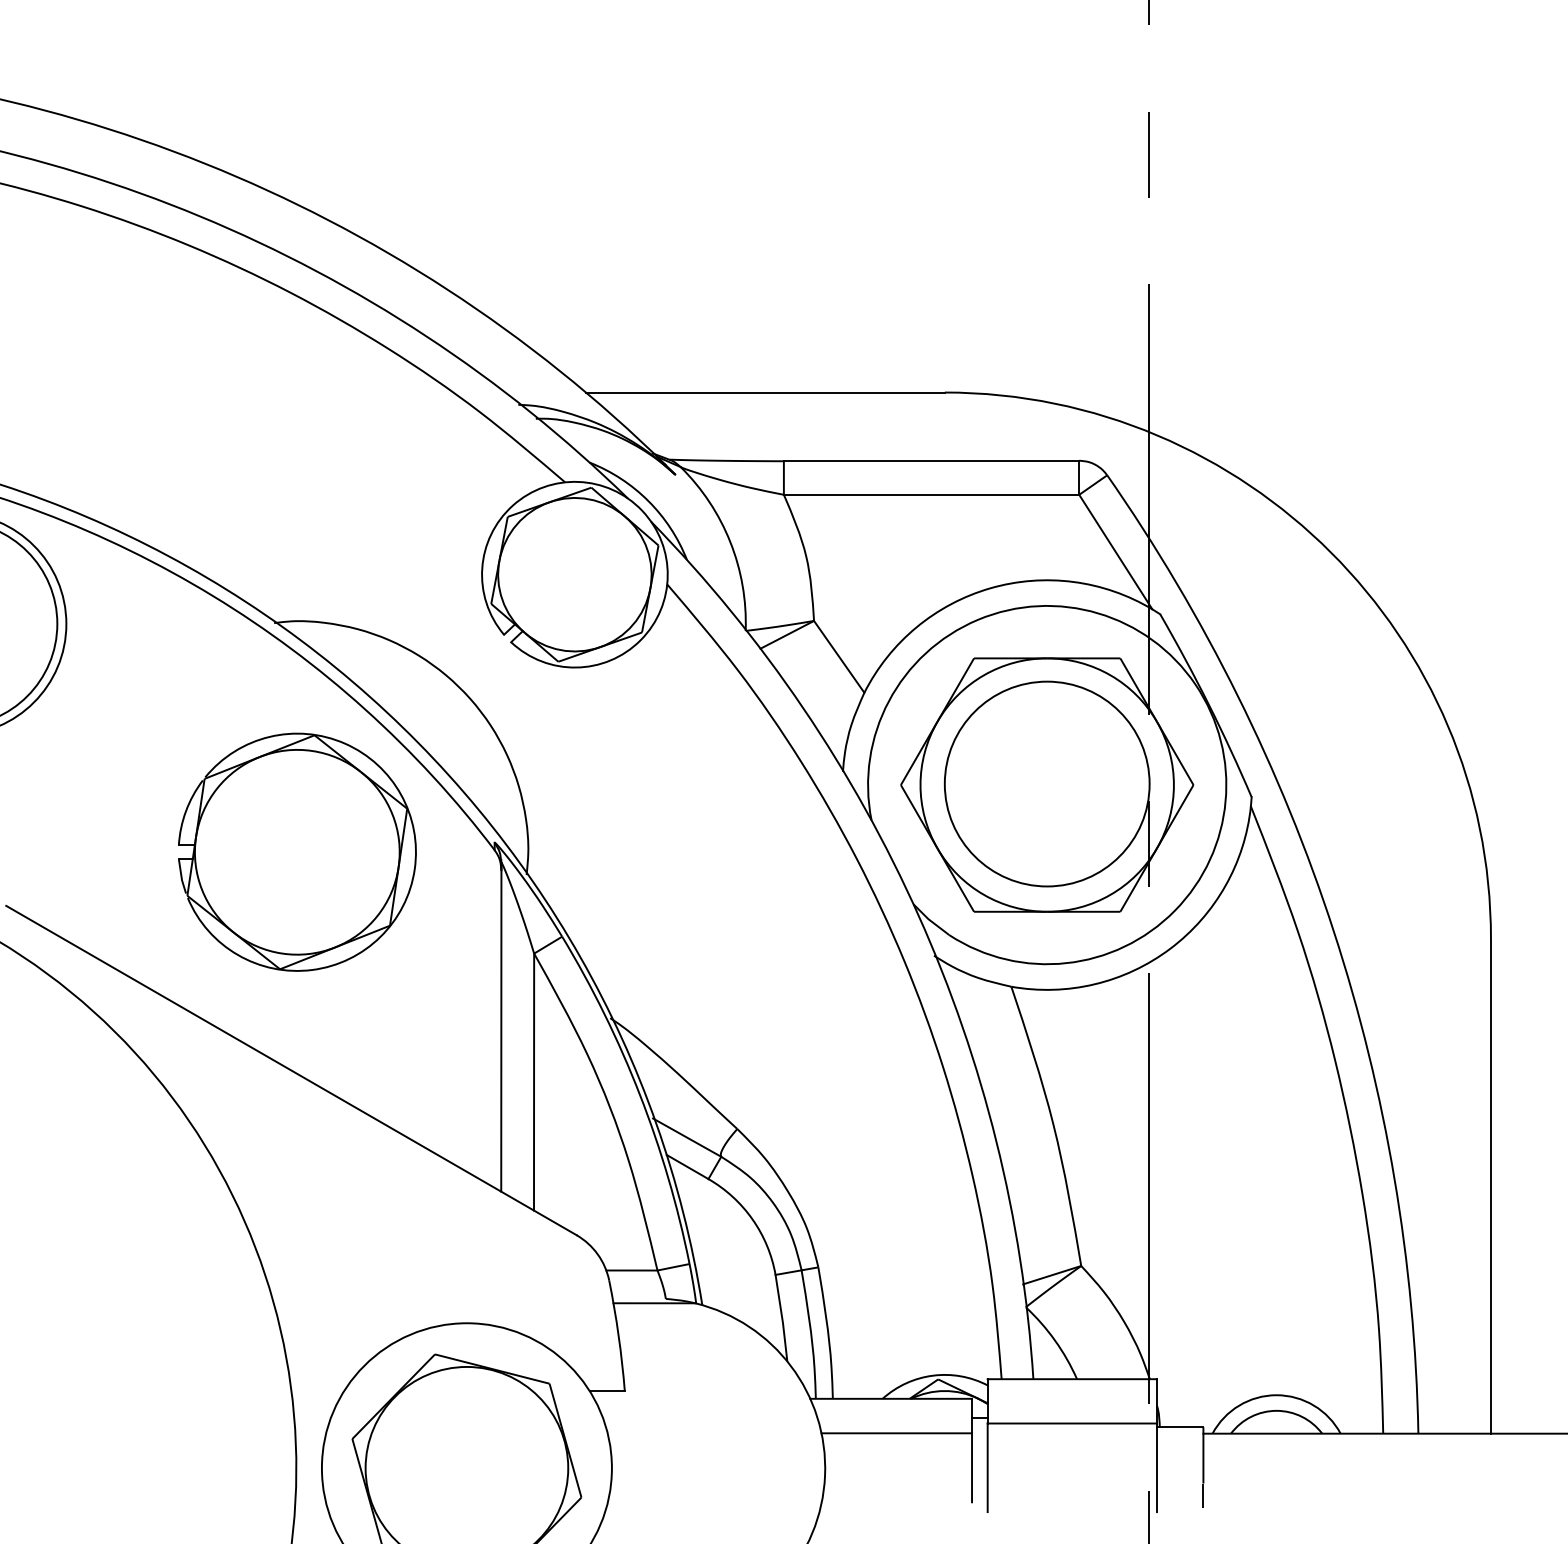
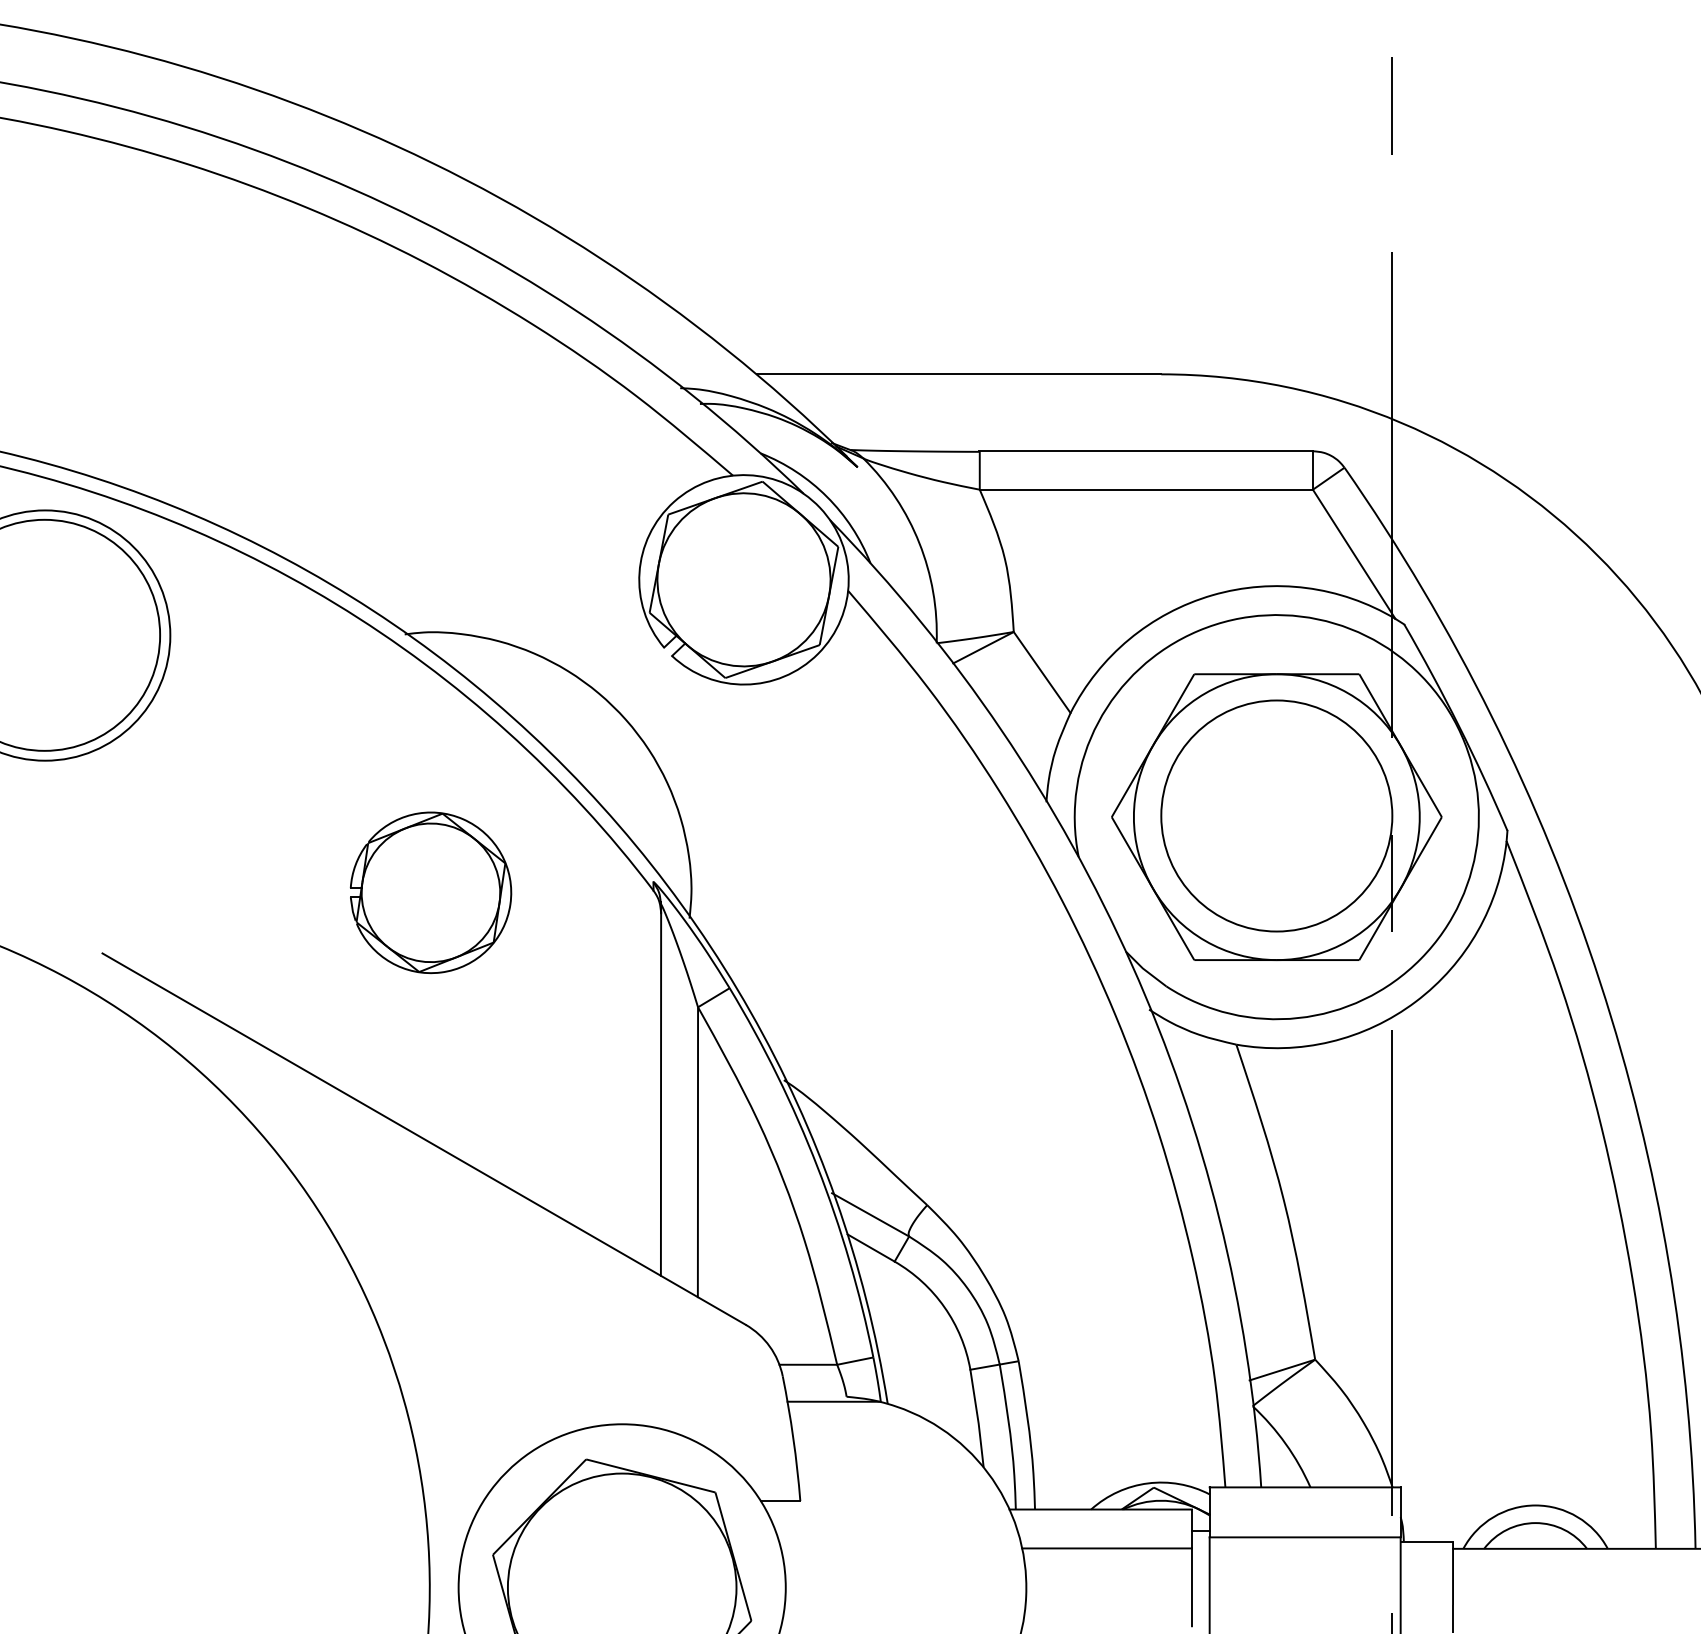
part: (297, 851) -> (431, 892), size x0.6

